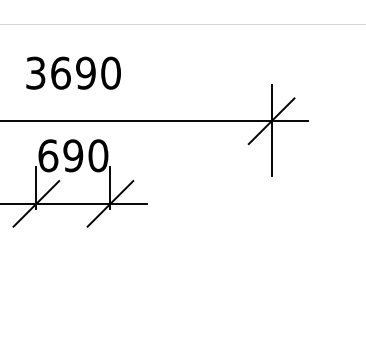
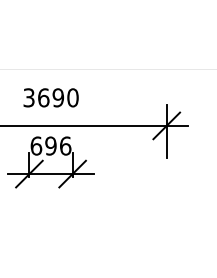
text: (98, 154) -> (65, 145), 690 -> 696

